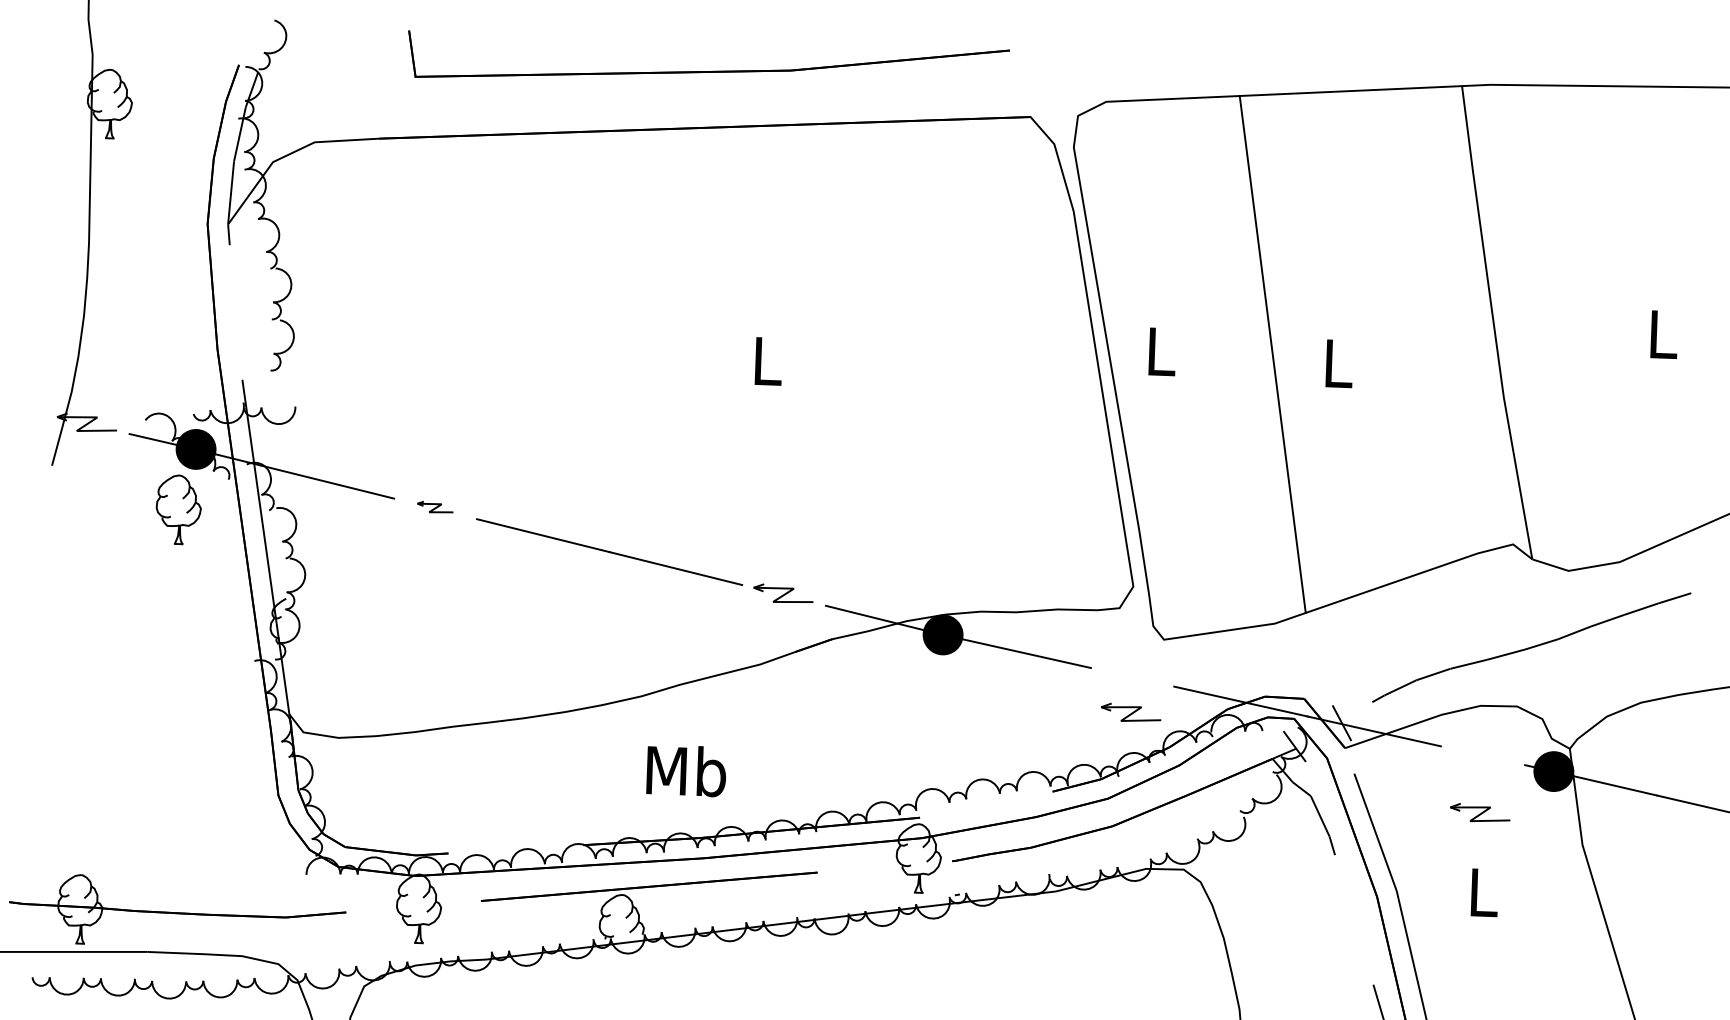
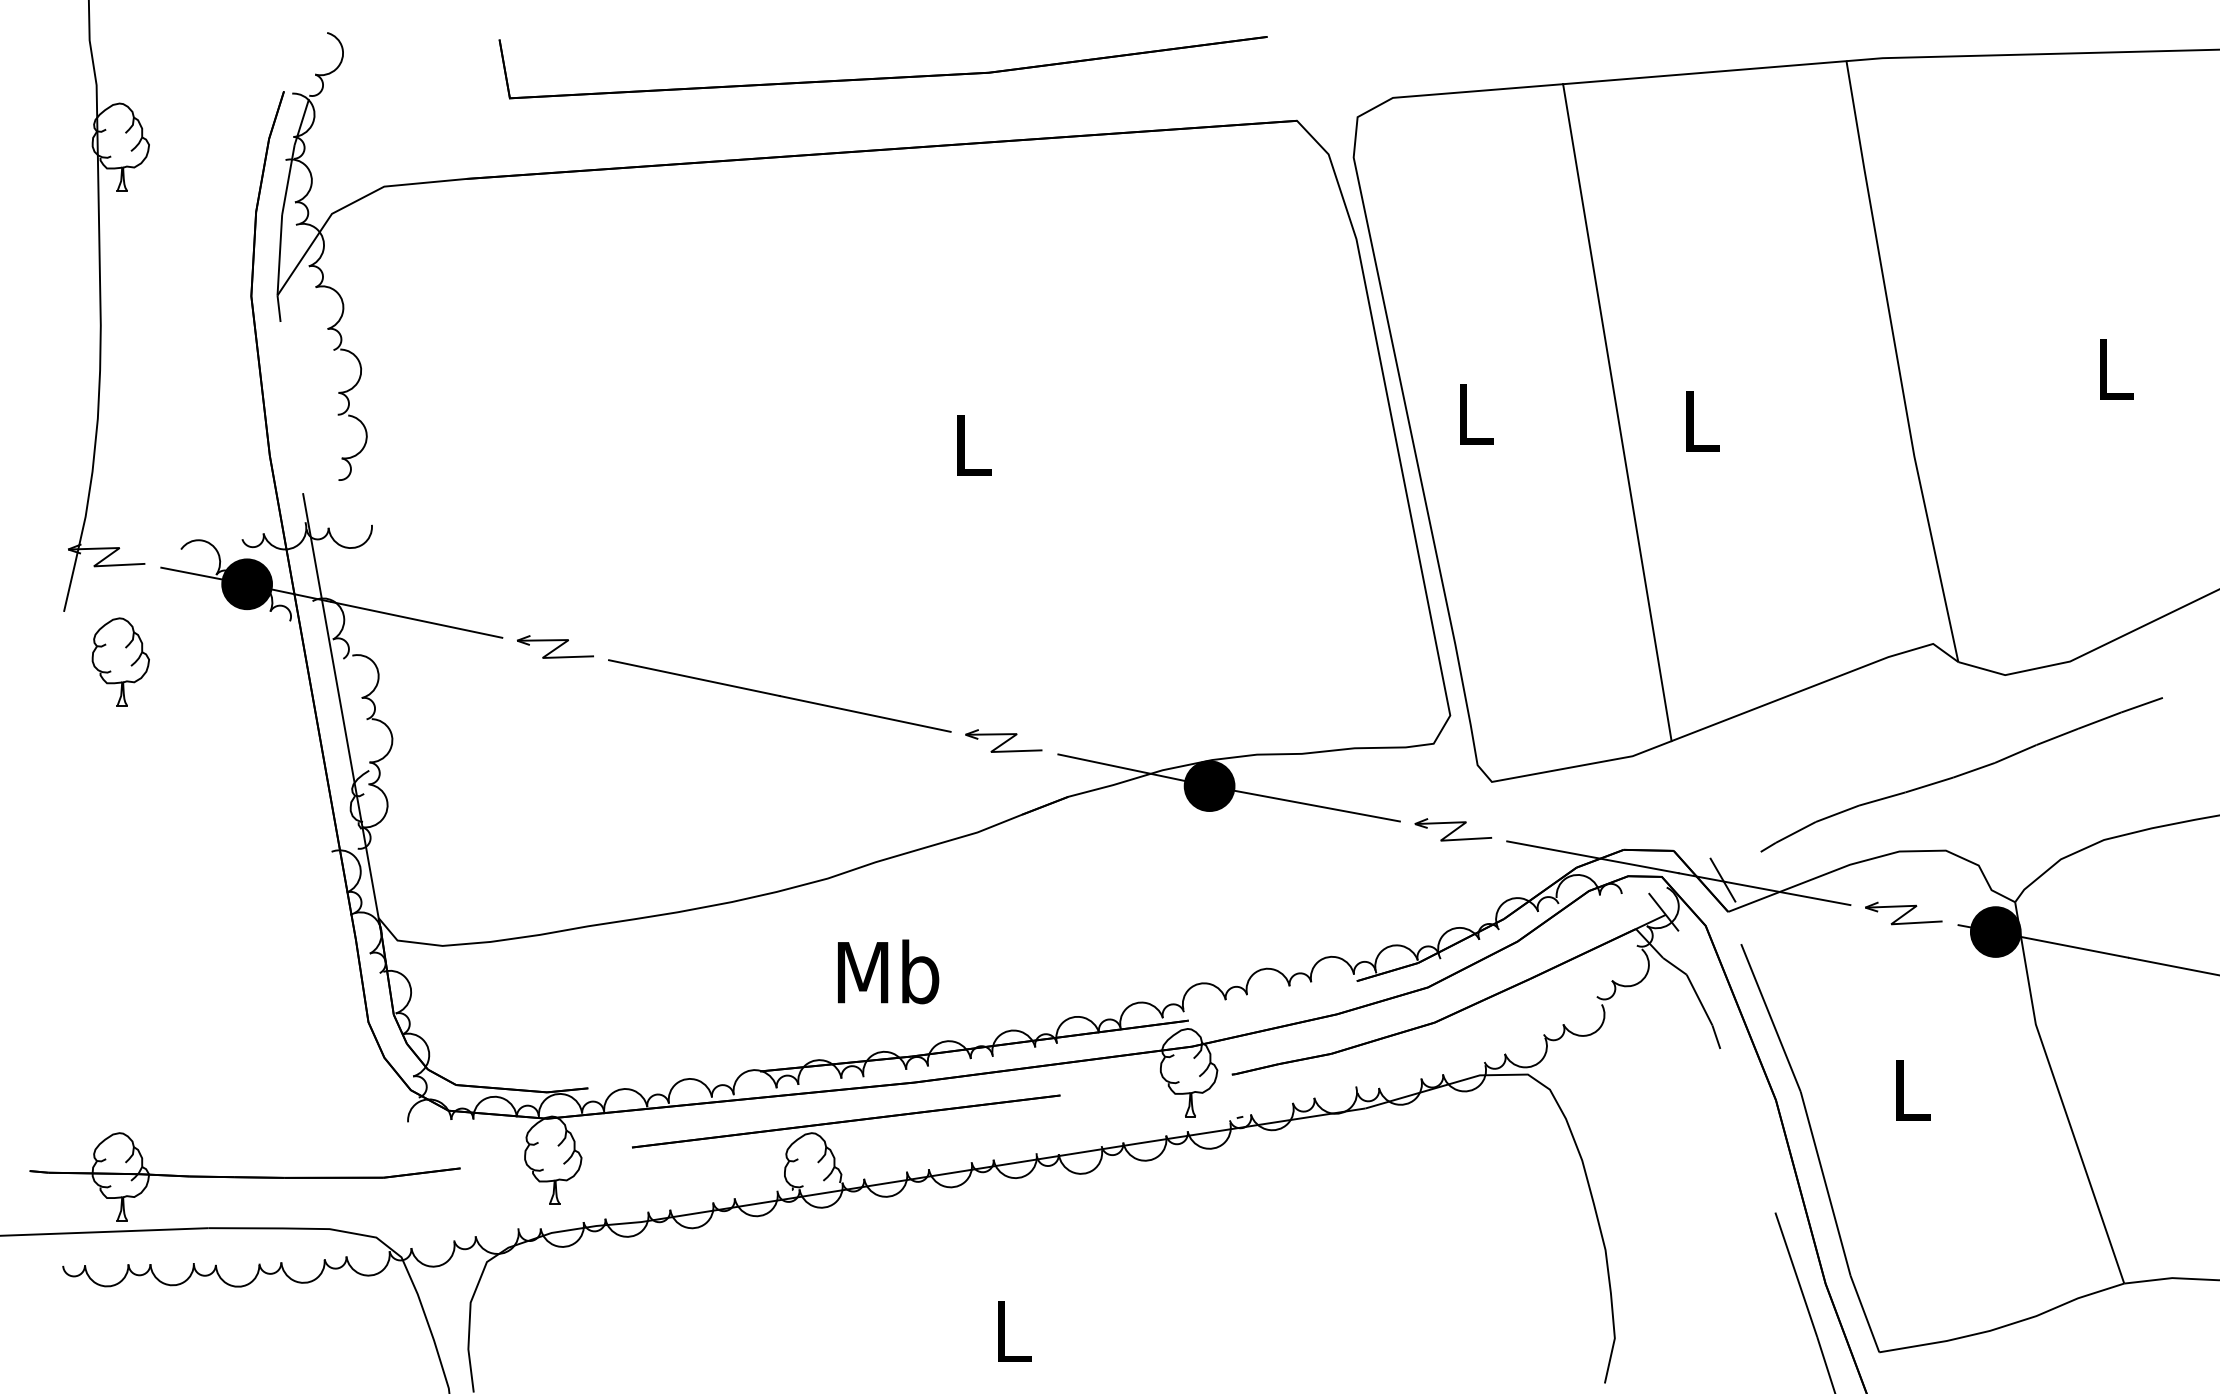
part: (435, 506) -> (555, 646), size x1.67
part: (178, 509) -> (120, 661), moved
part: (1131, 712) -> (1453, 829), moved
part: (1480, 813) -> (1903, 913), moved

